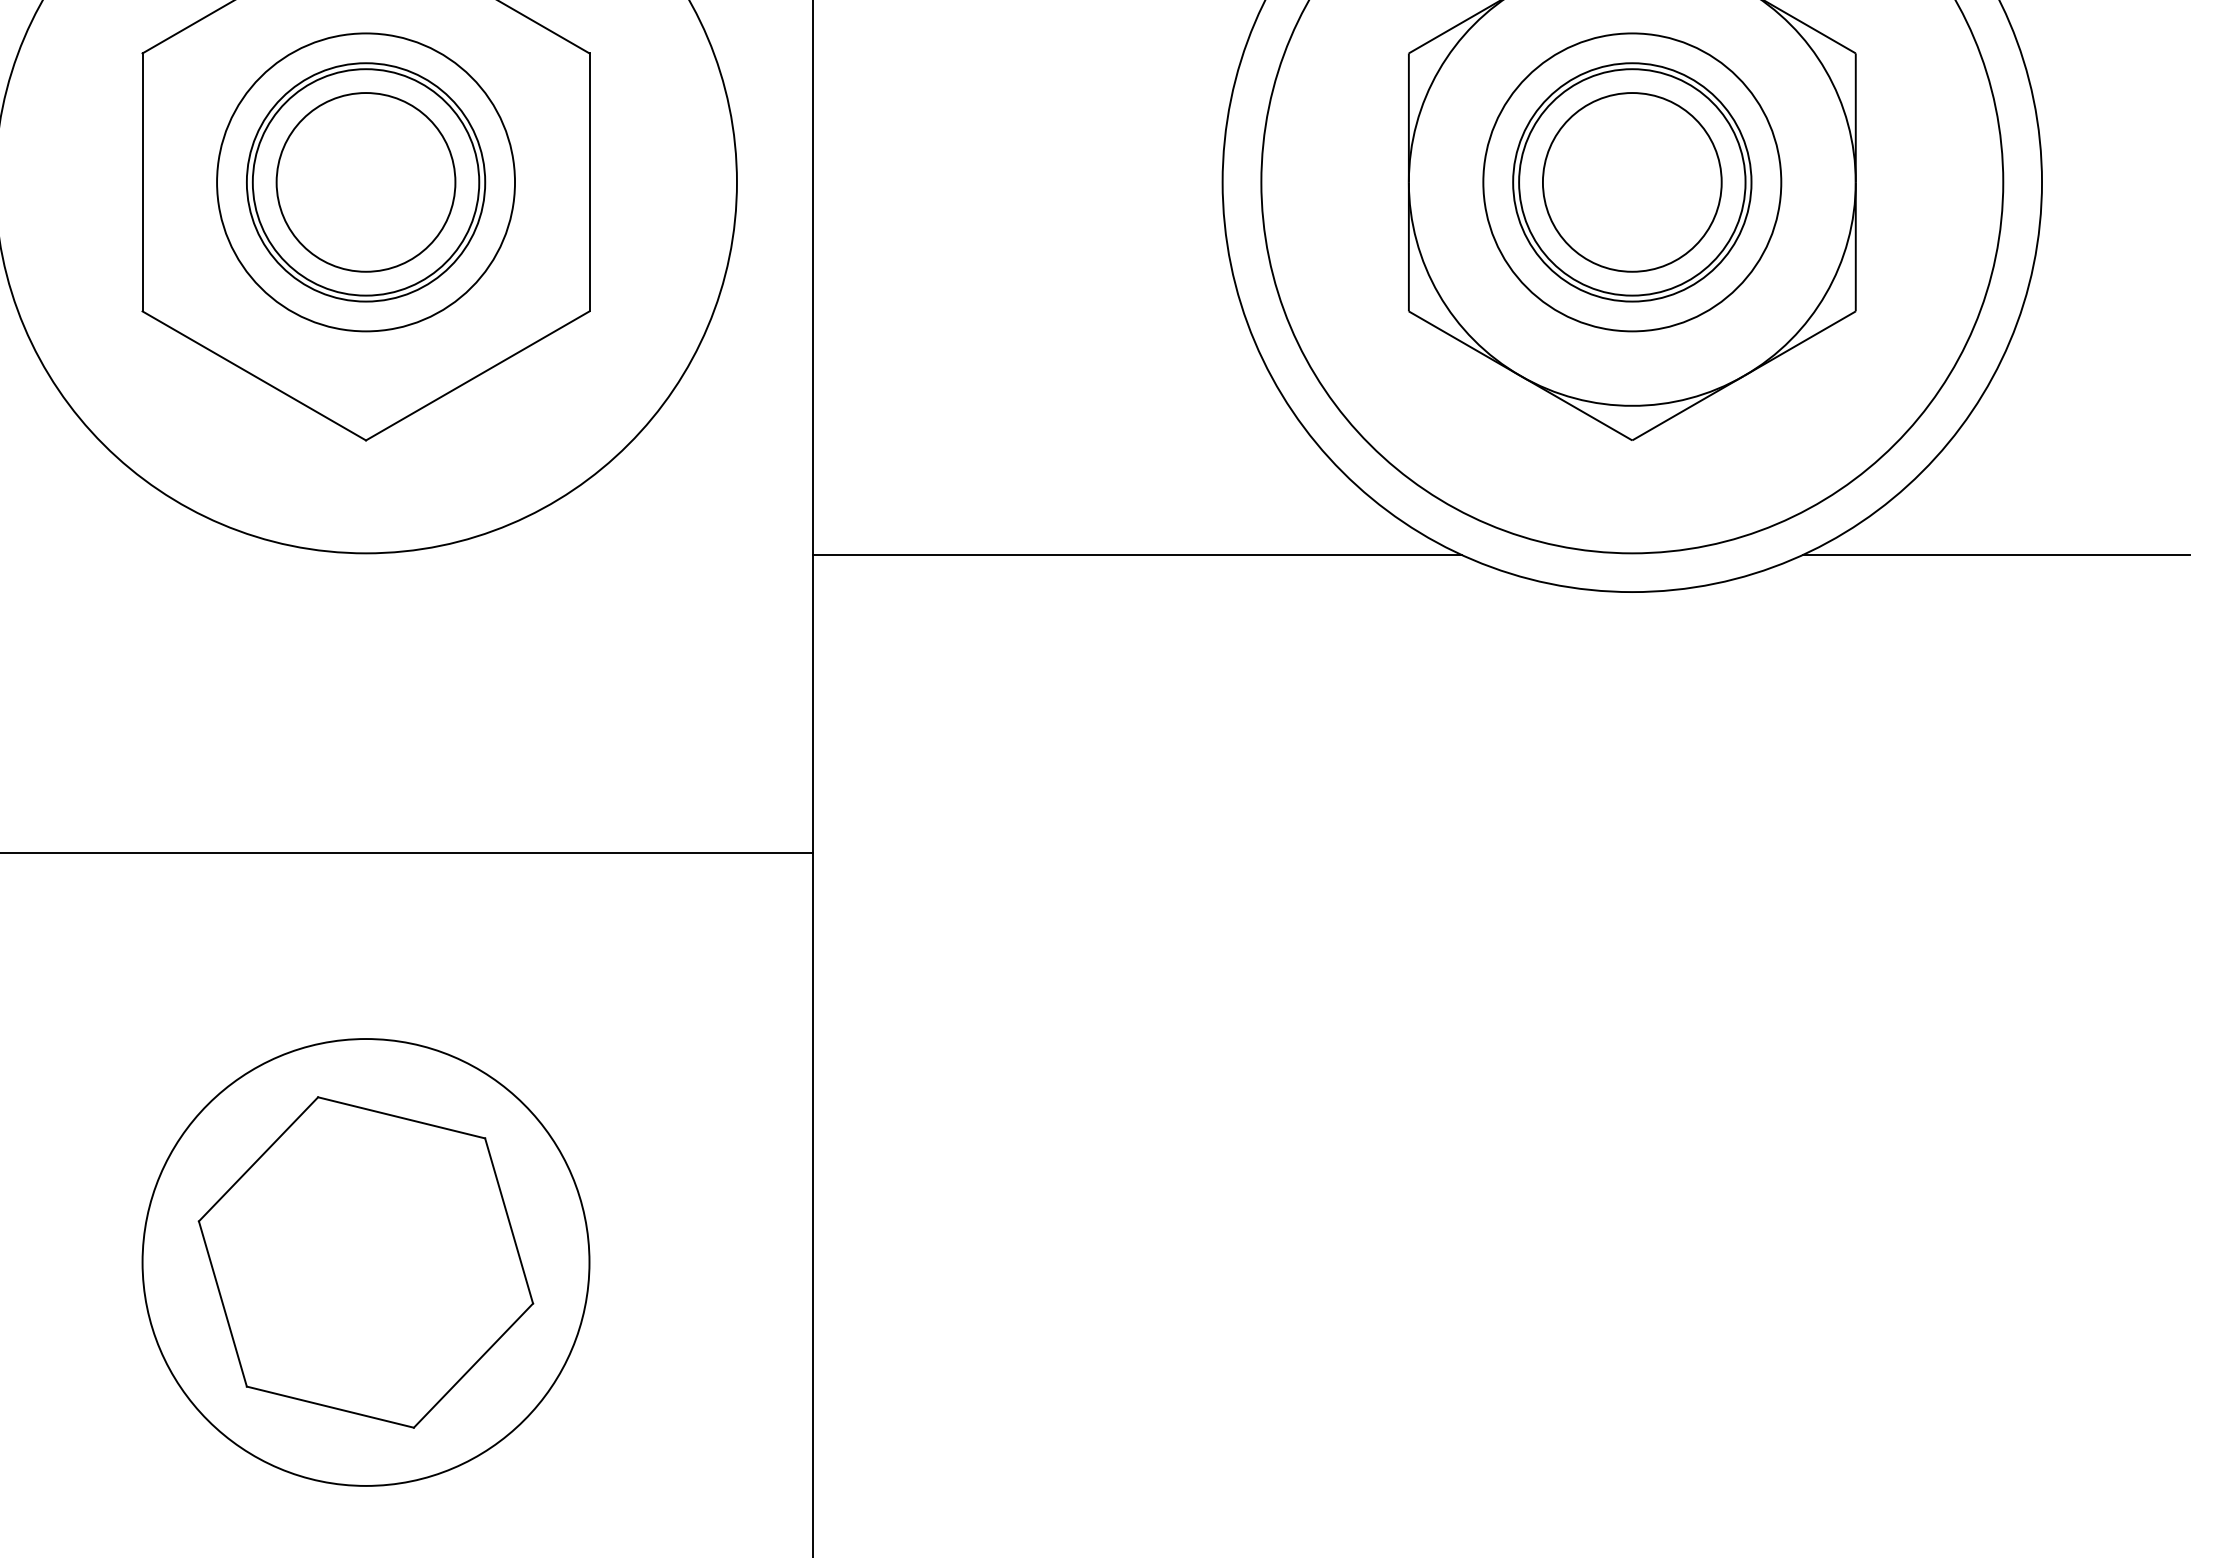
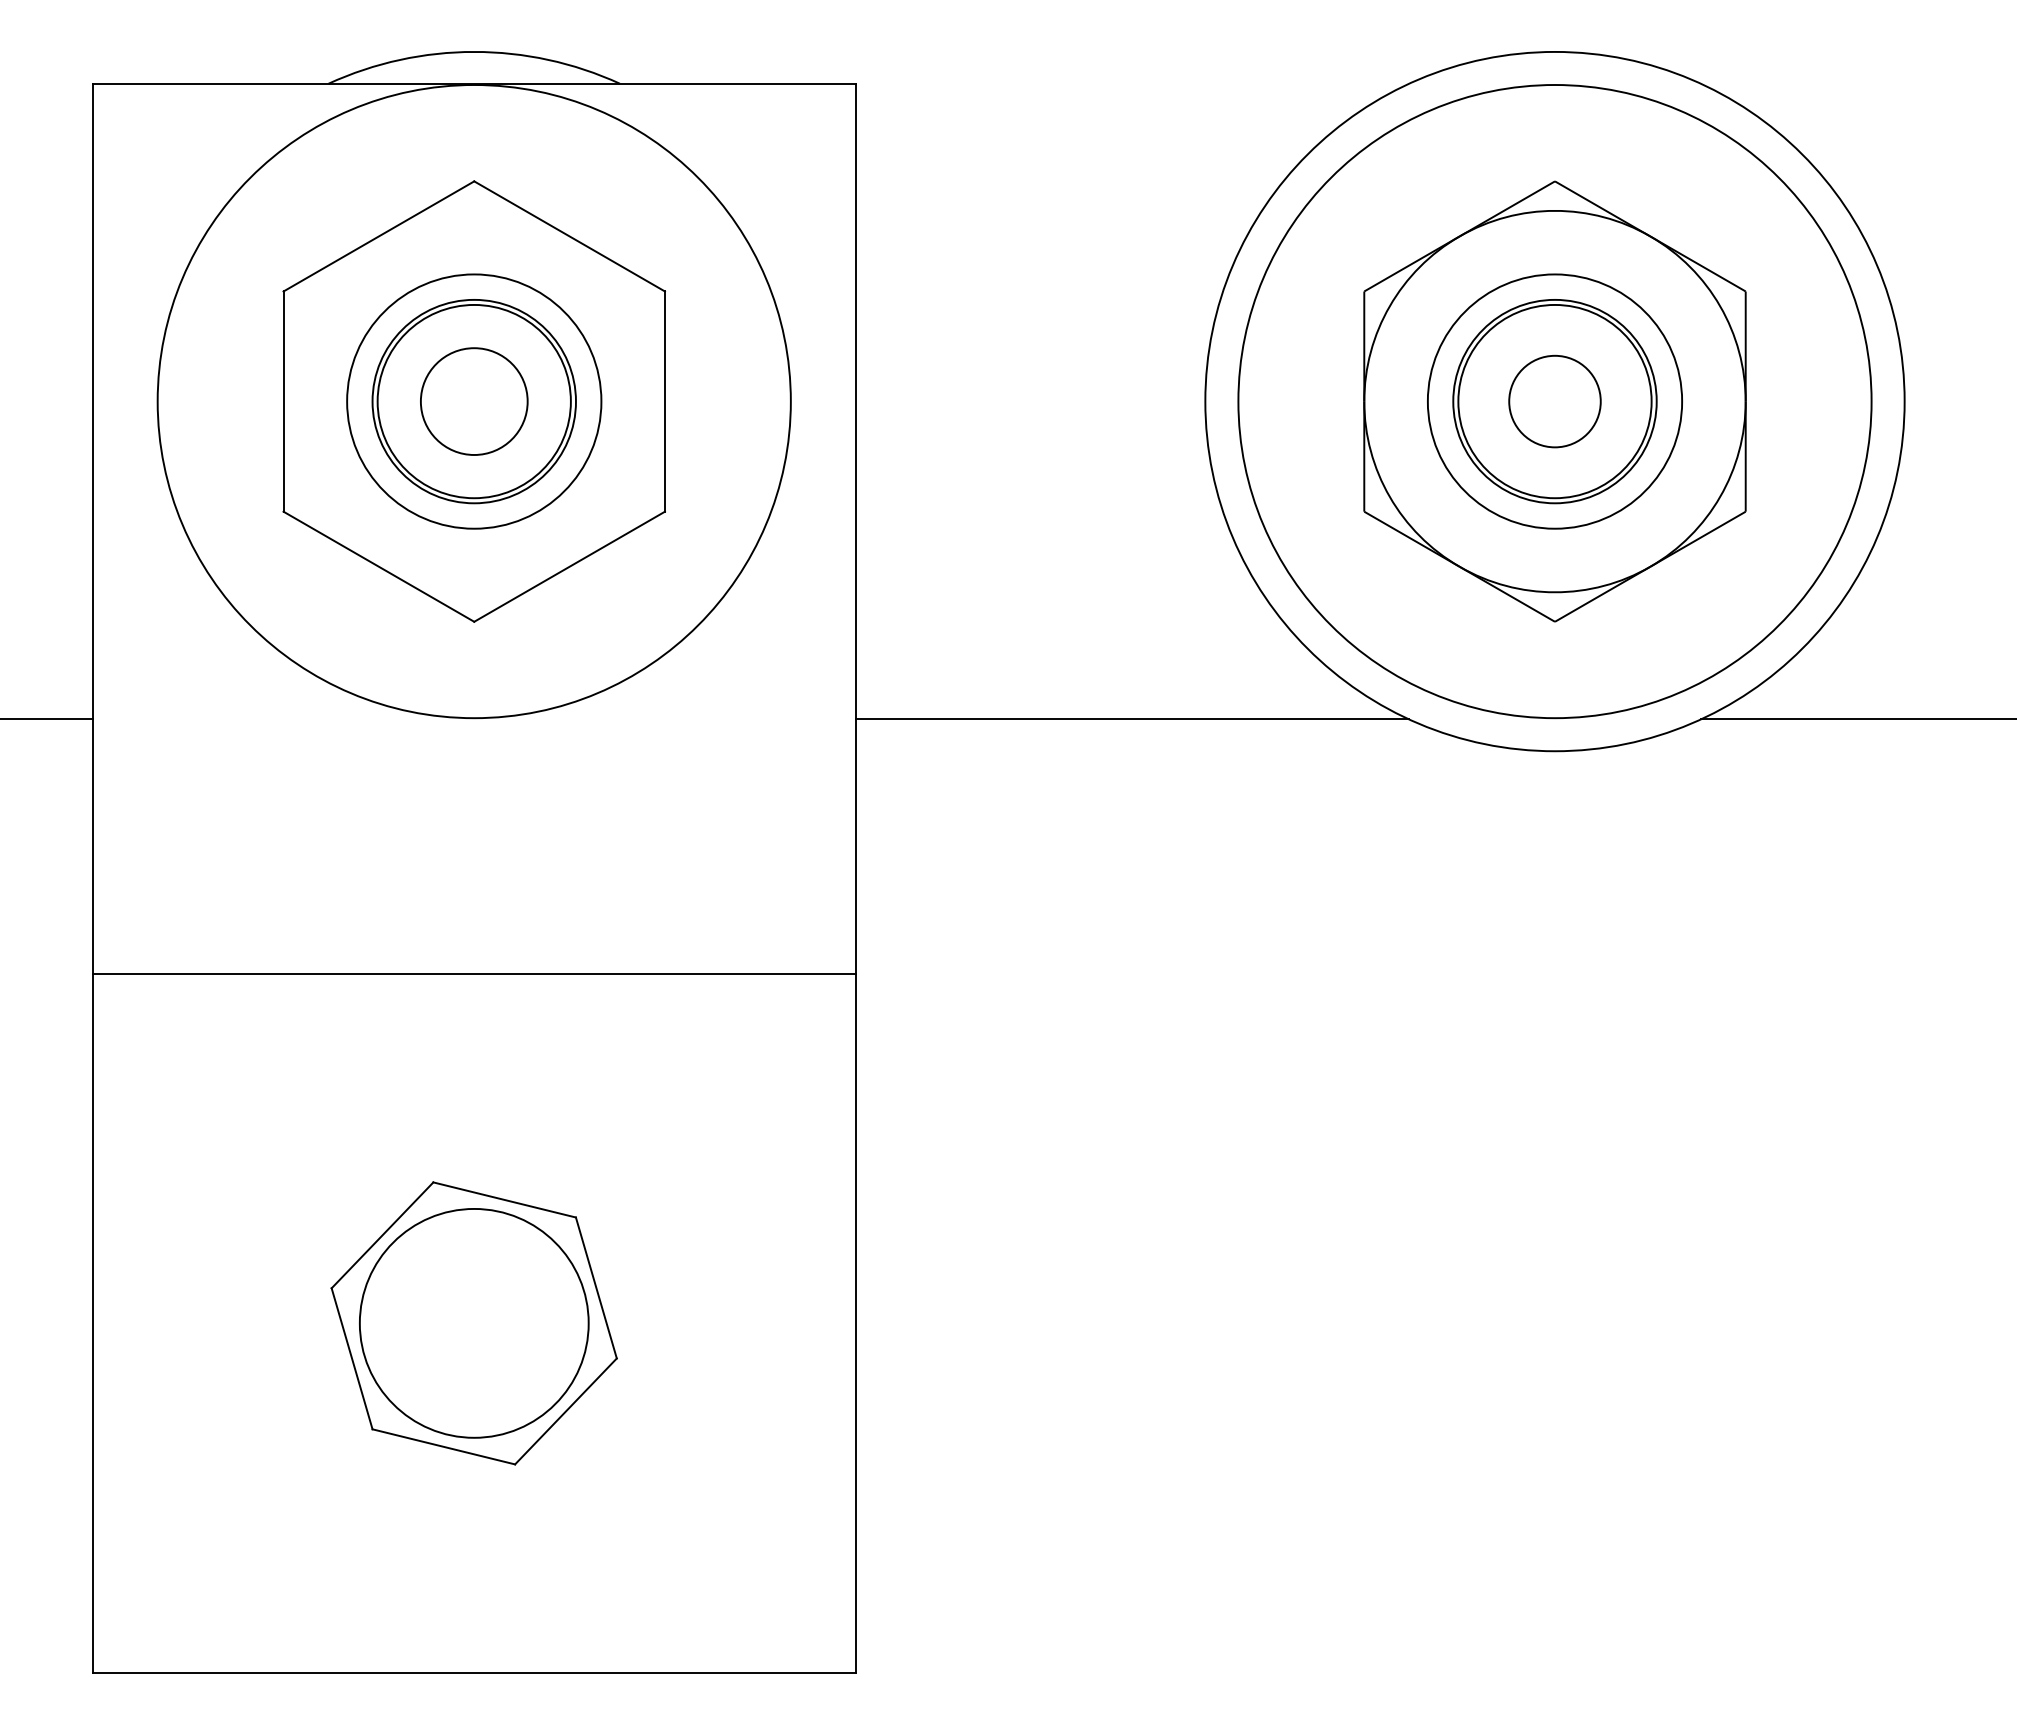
circle: (365, 182) -> (473, 401), size x0.7
circle: (1631, 182) -> (1554, 401), size x0.6
circle: (365, 1262) -> (473, 1323), size x0.6

